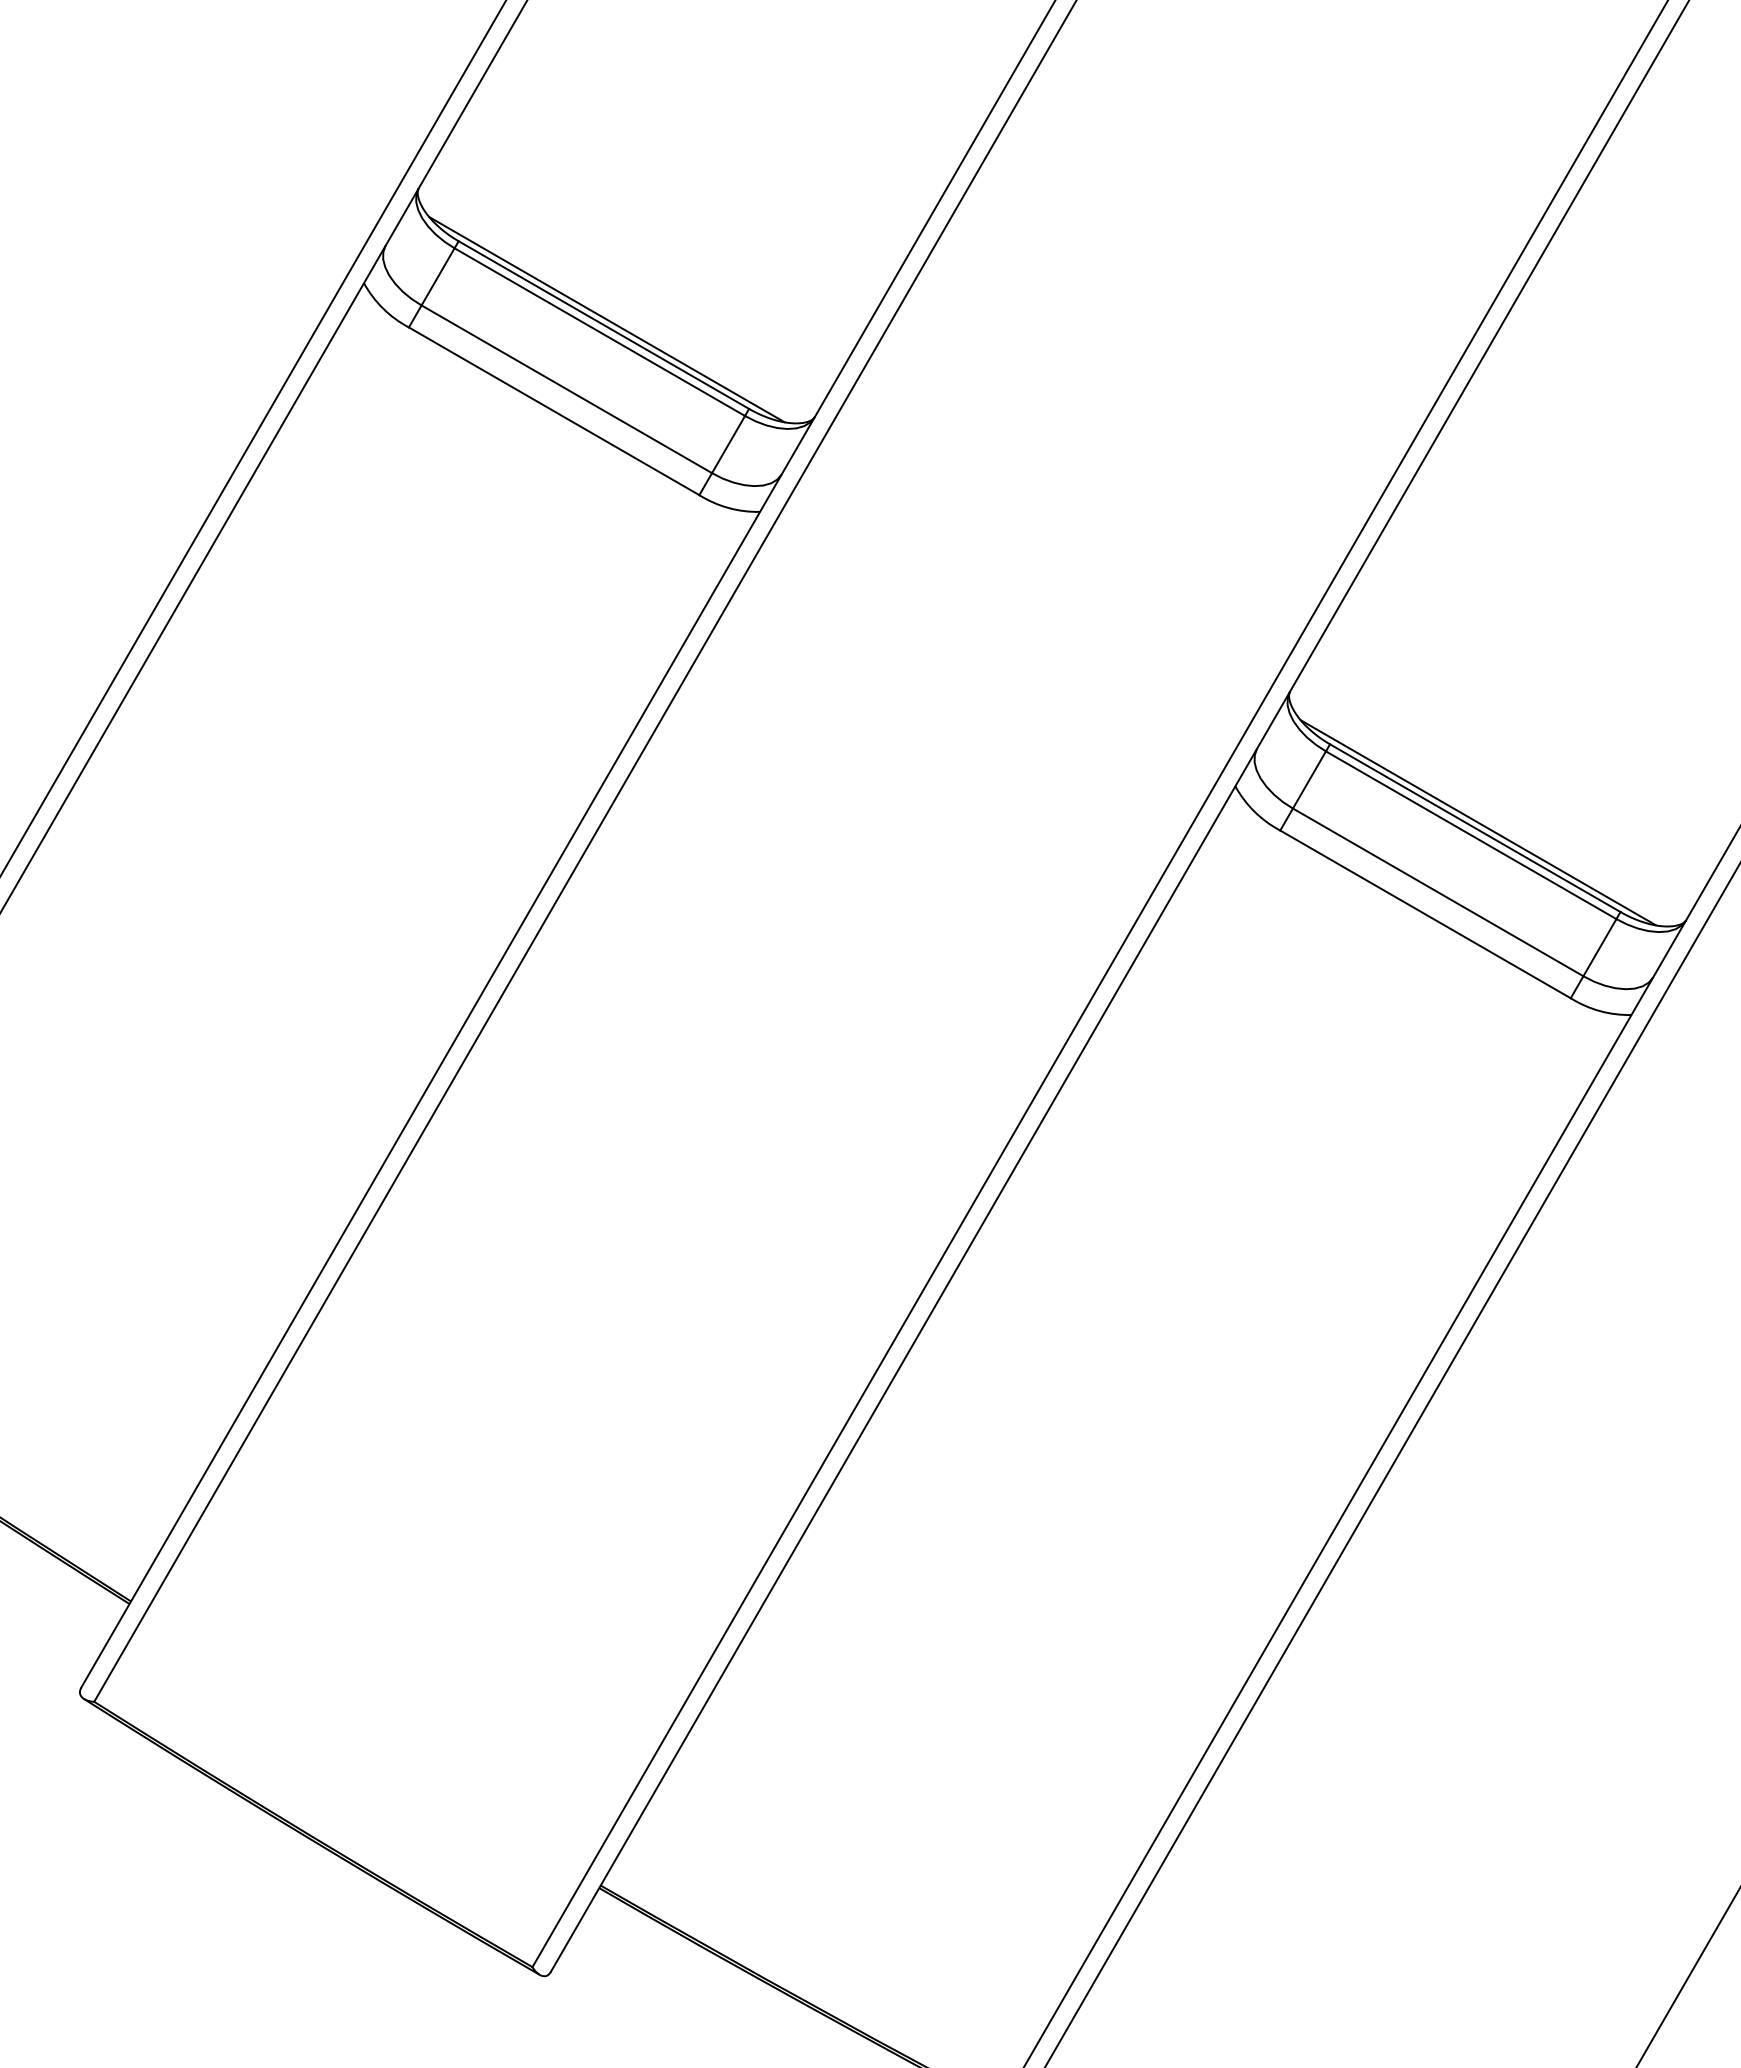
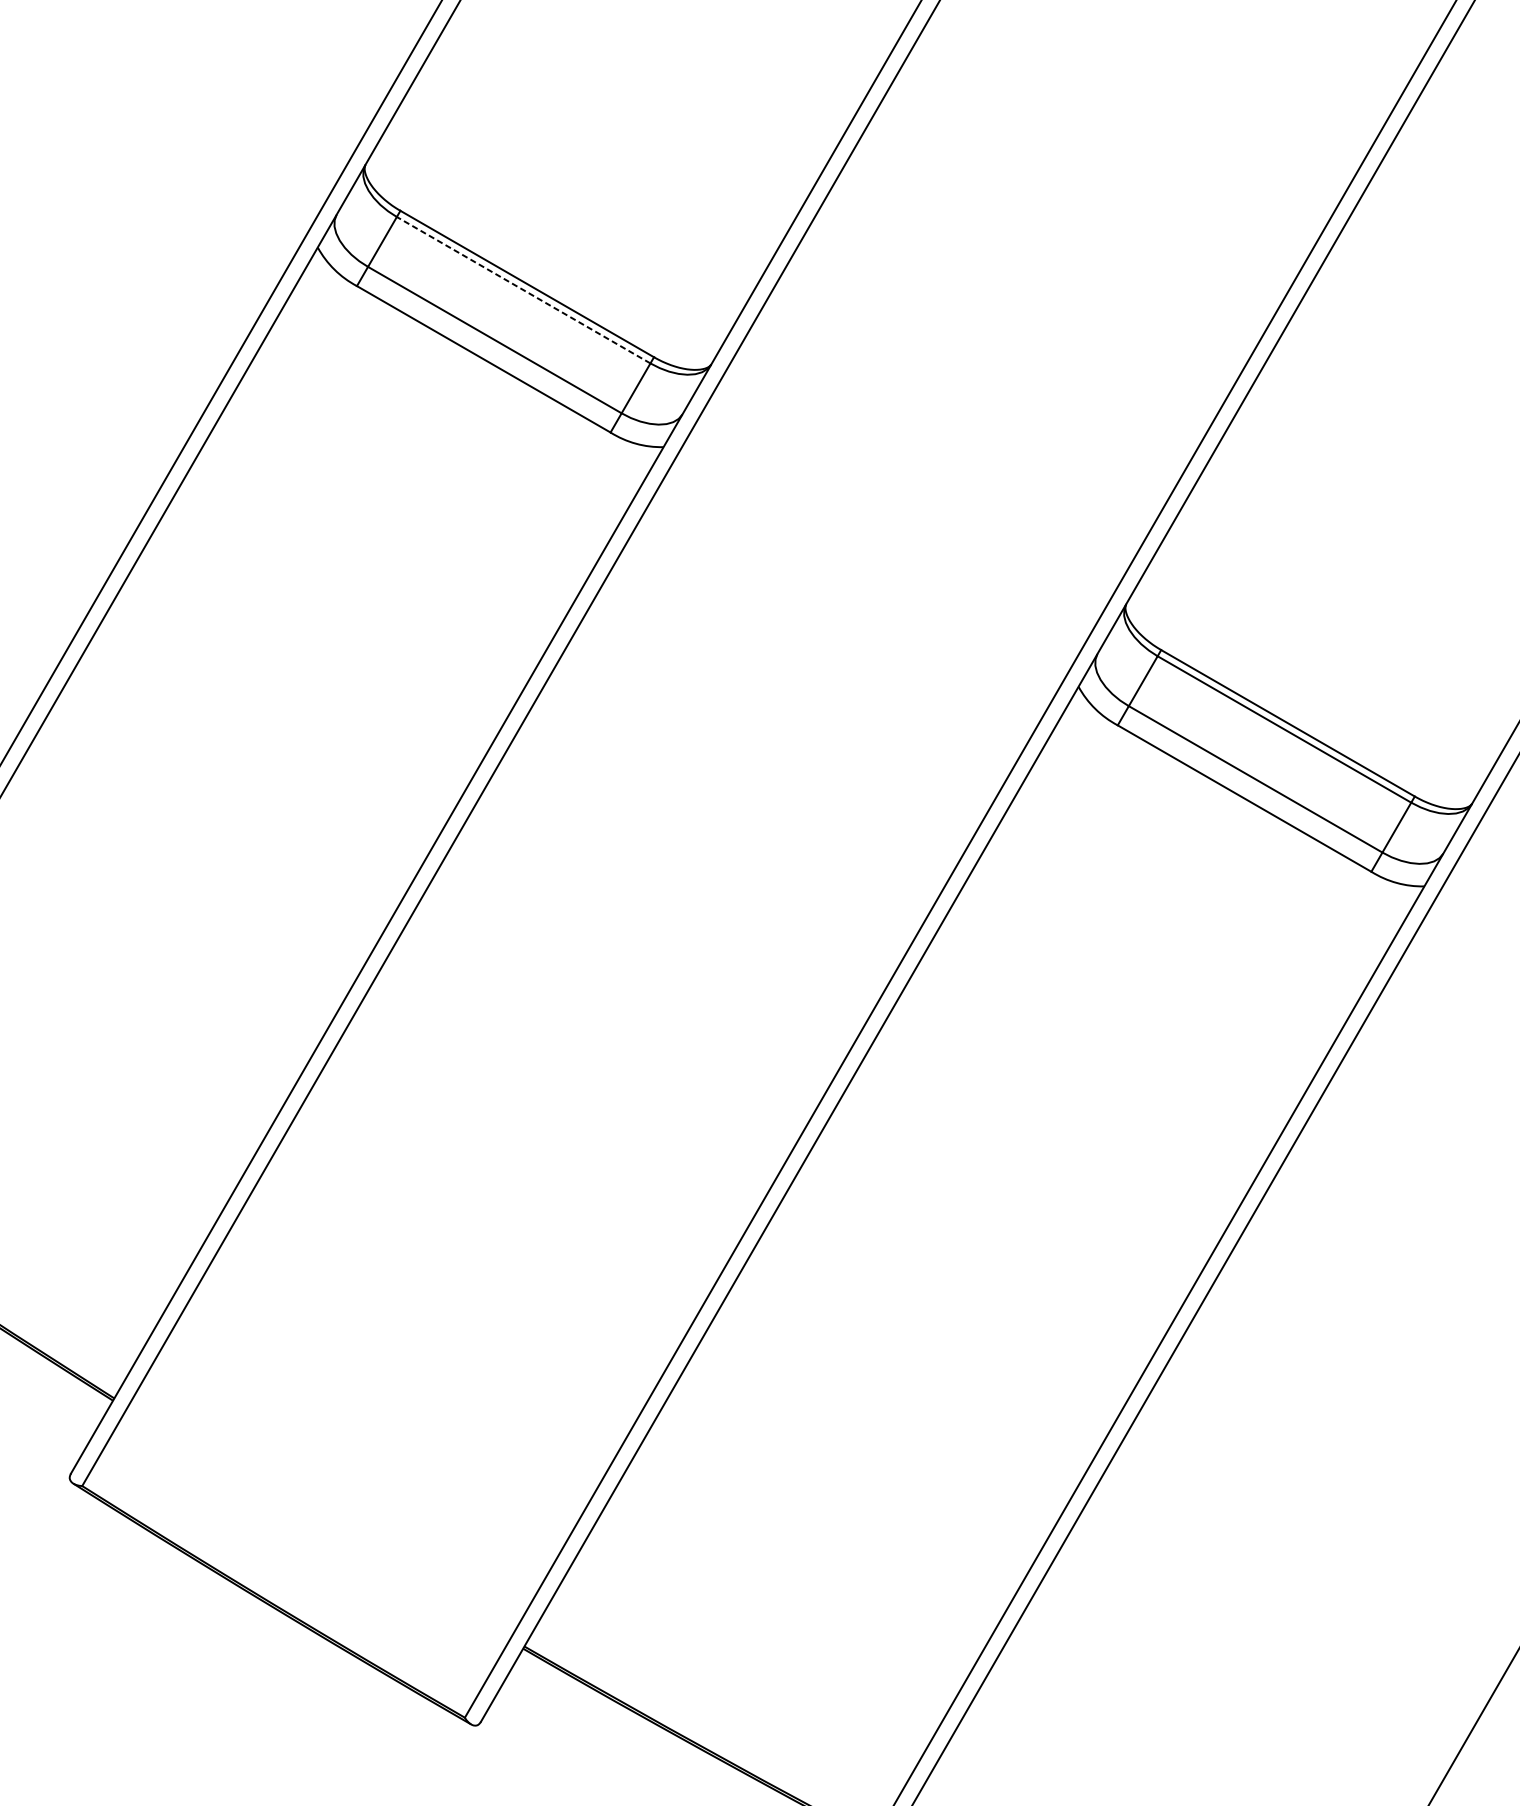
line: (606, 319) -> (529, 279), removed
line: (599, 332) -> (523, 290), solid -> dashed
line: (1477, 822) -> (1289, 718), removed

